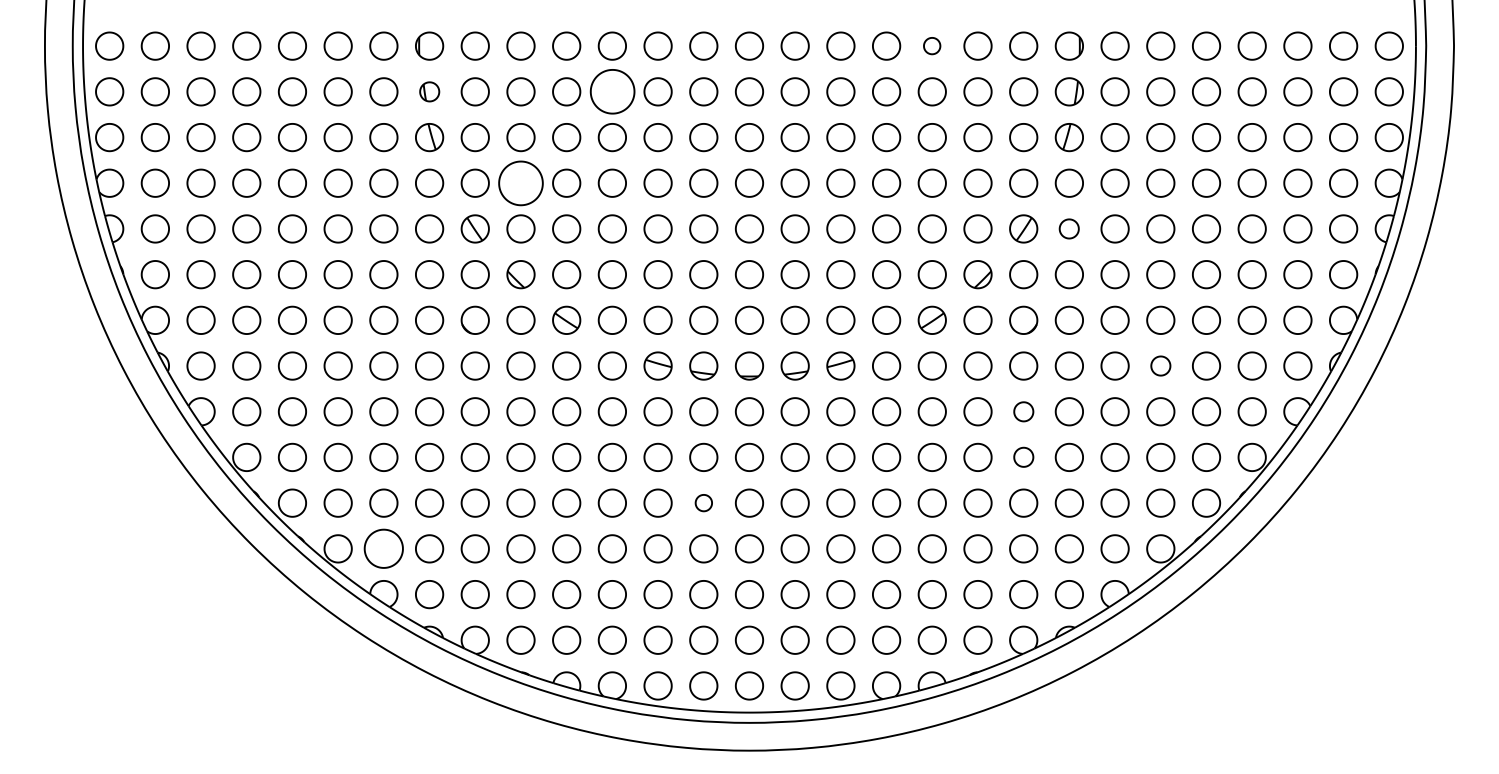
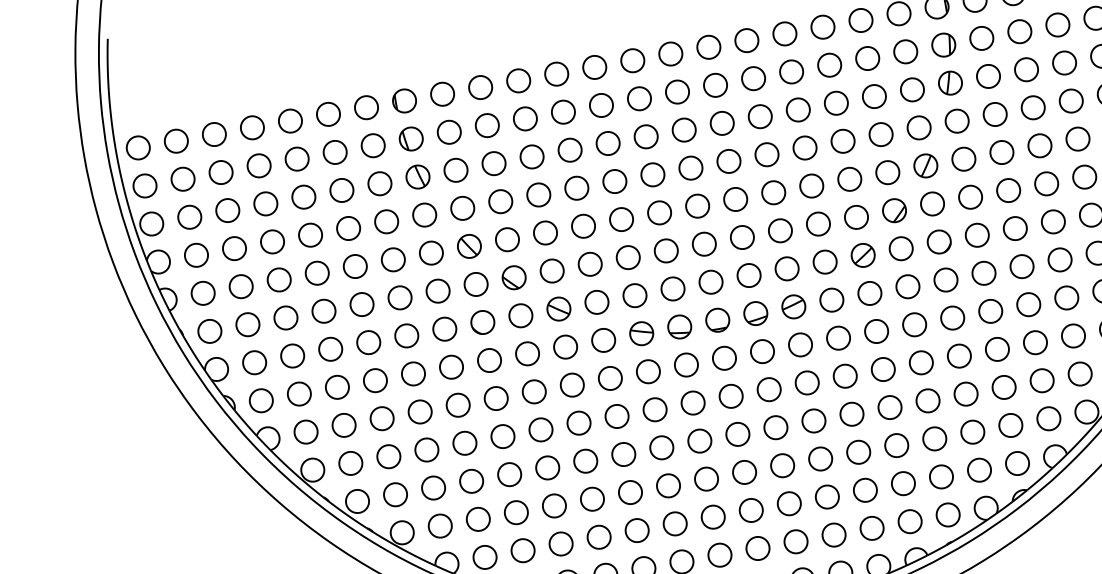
part: (931, 45) -> (822, 26), size x1.67
part: (429, 91) -> (411, 138), size x1.43
part: (611, 91) -> (562, 112), size x0.62
part: (520, 182) -> (500, 201), size x0.62
part: (1068, 228) -> (963, 158), size x1.43
part: (1160, 365) -> (1059, 259), size x1.43
part: (1023, 411) -> (952, 317), size x1.43
part: (1023, 456) -> (959, 355), size x1.43
part: (703, 502) -> (699, 440), size x1.67
part: (383, 548) -> (439, 525), size x0.71

